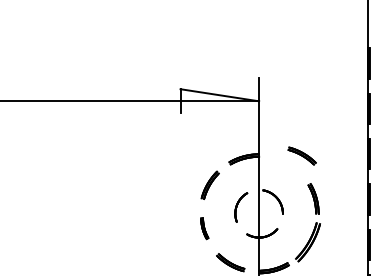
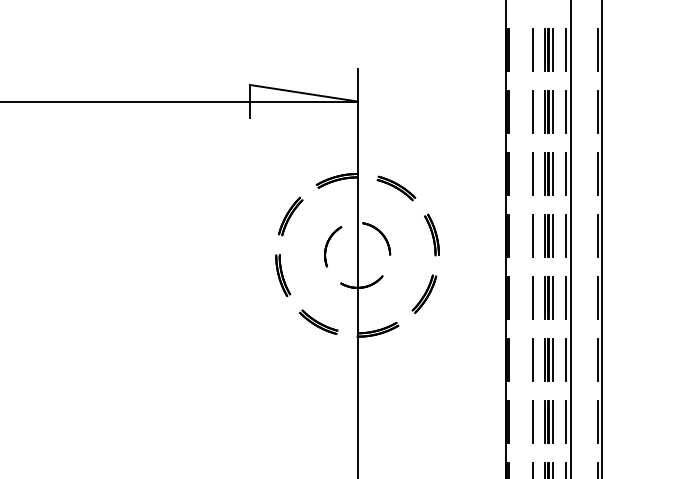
part: (302, 156) -> (396, 188), moved
part: (204, 228) -> (283, 275), size x1.43
part: (308, 241) -> (424, 293), size x0.71

